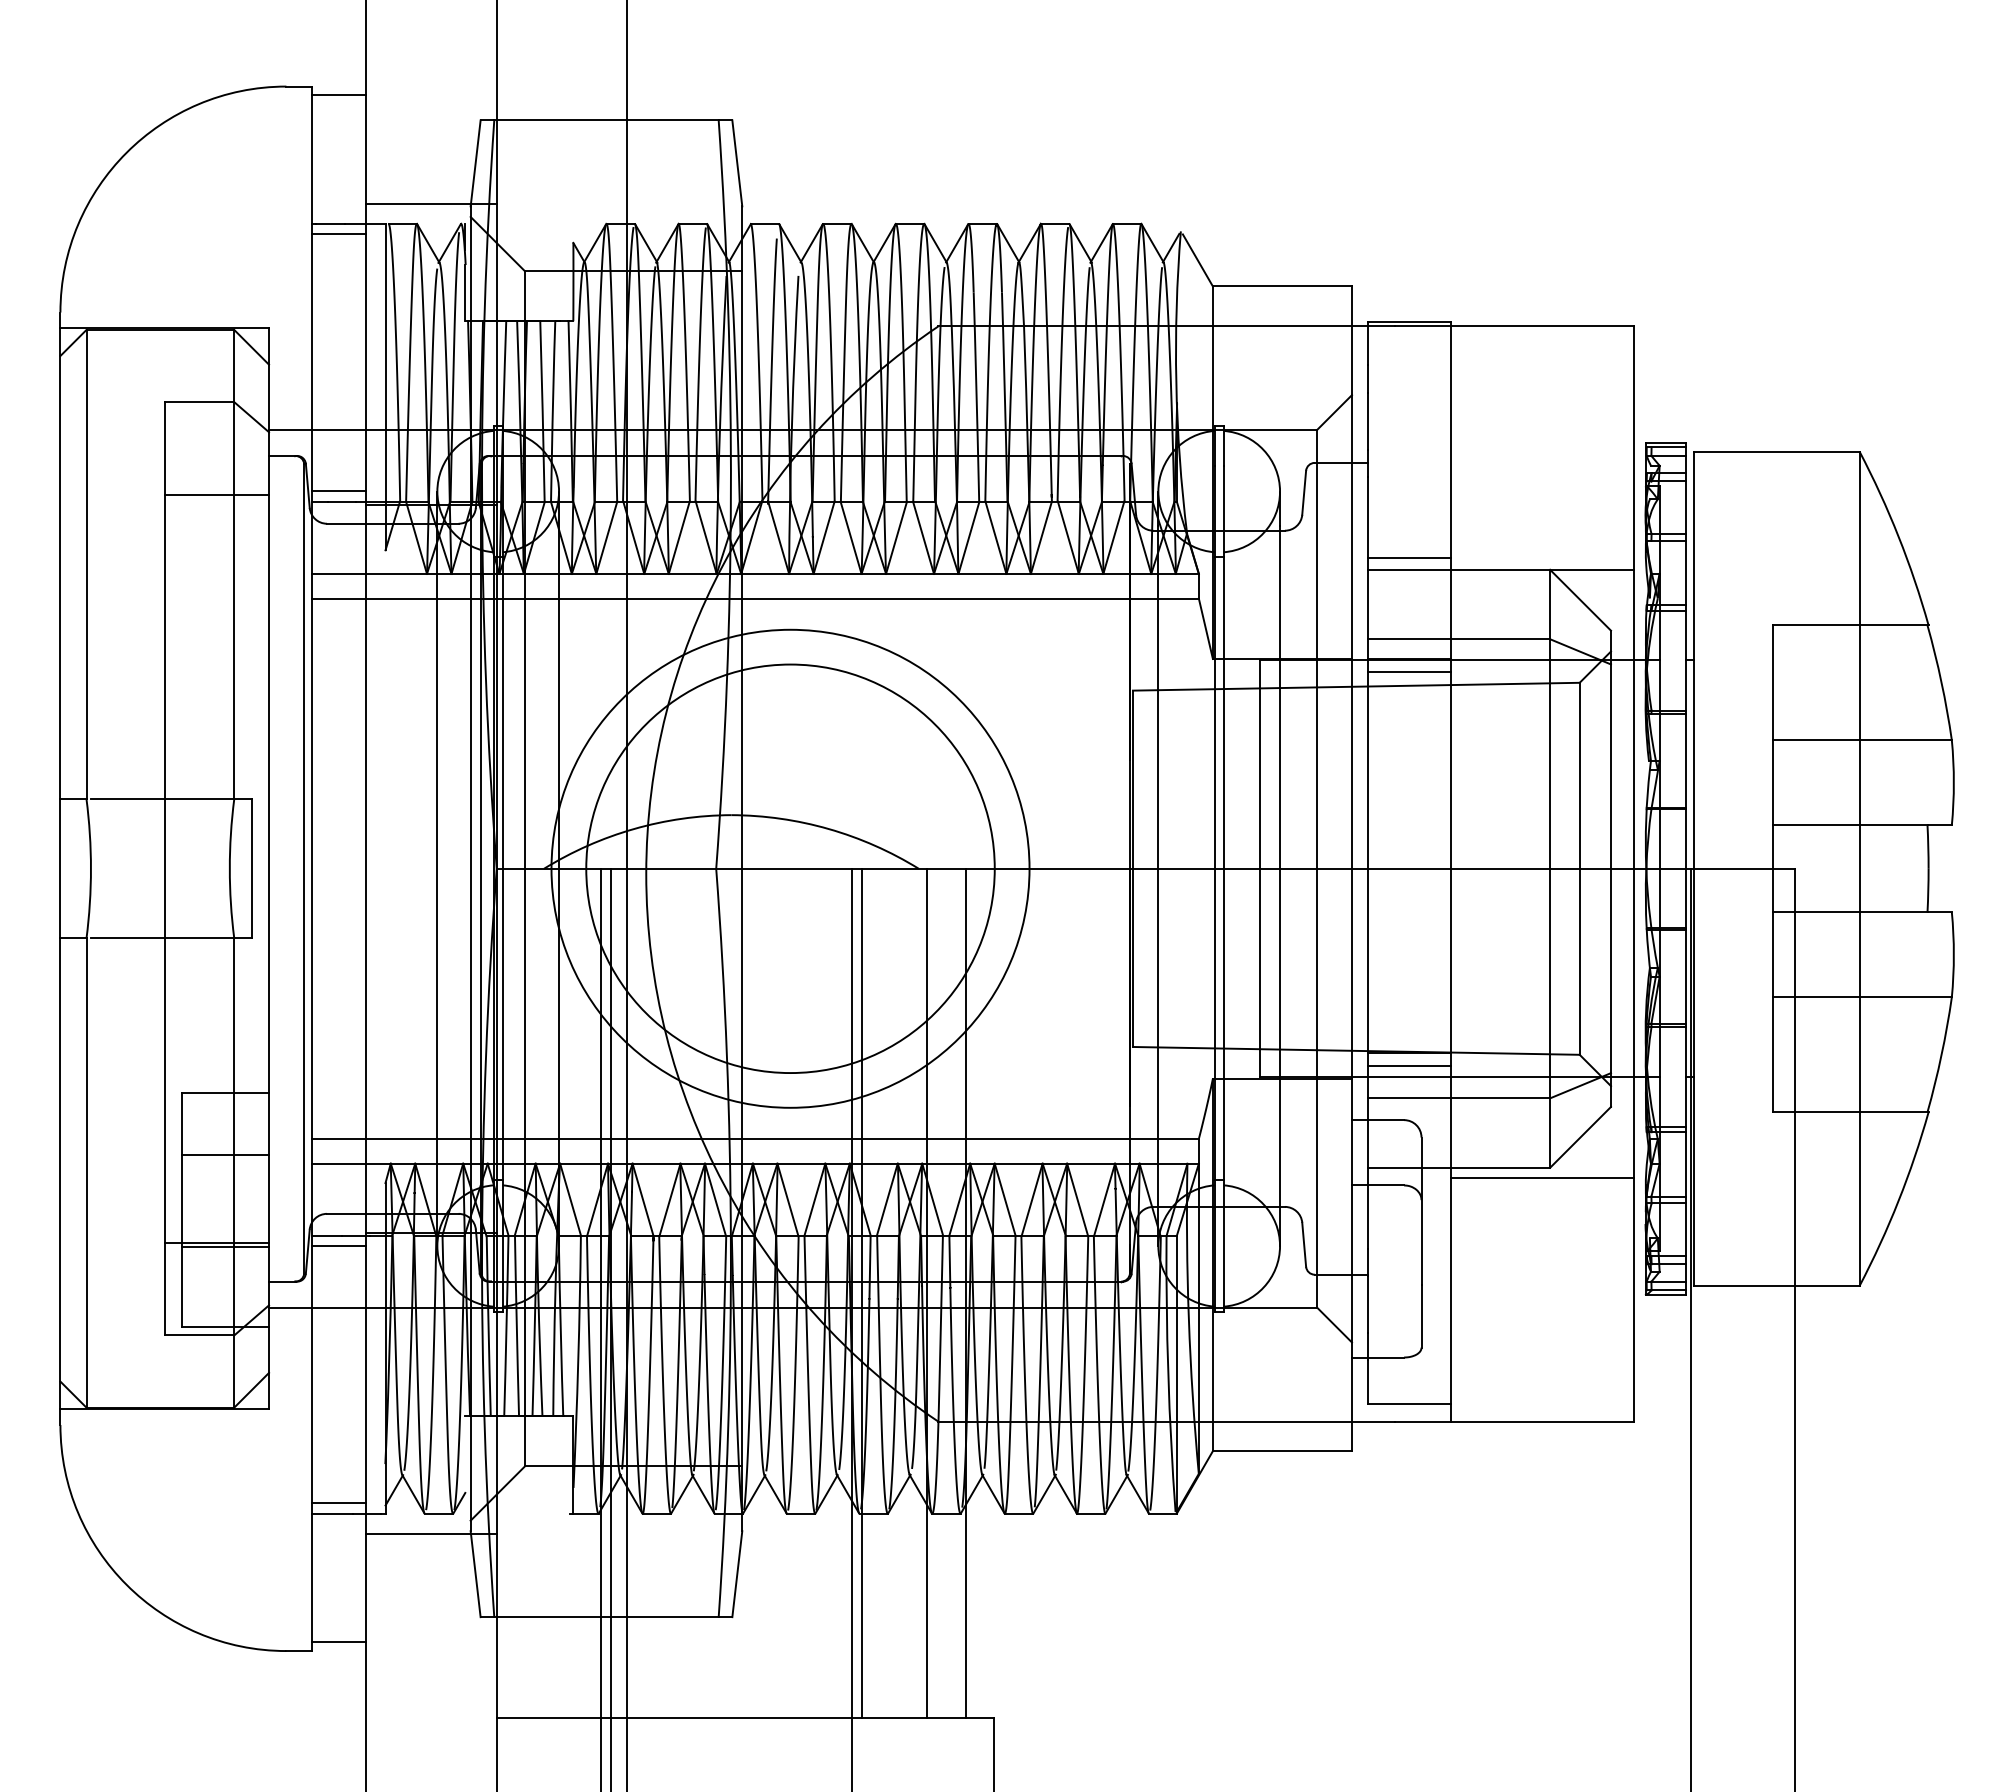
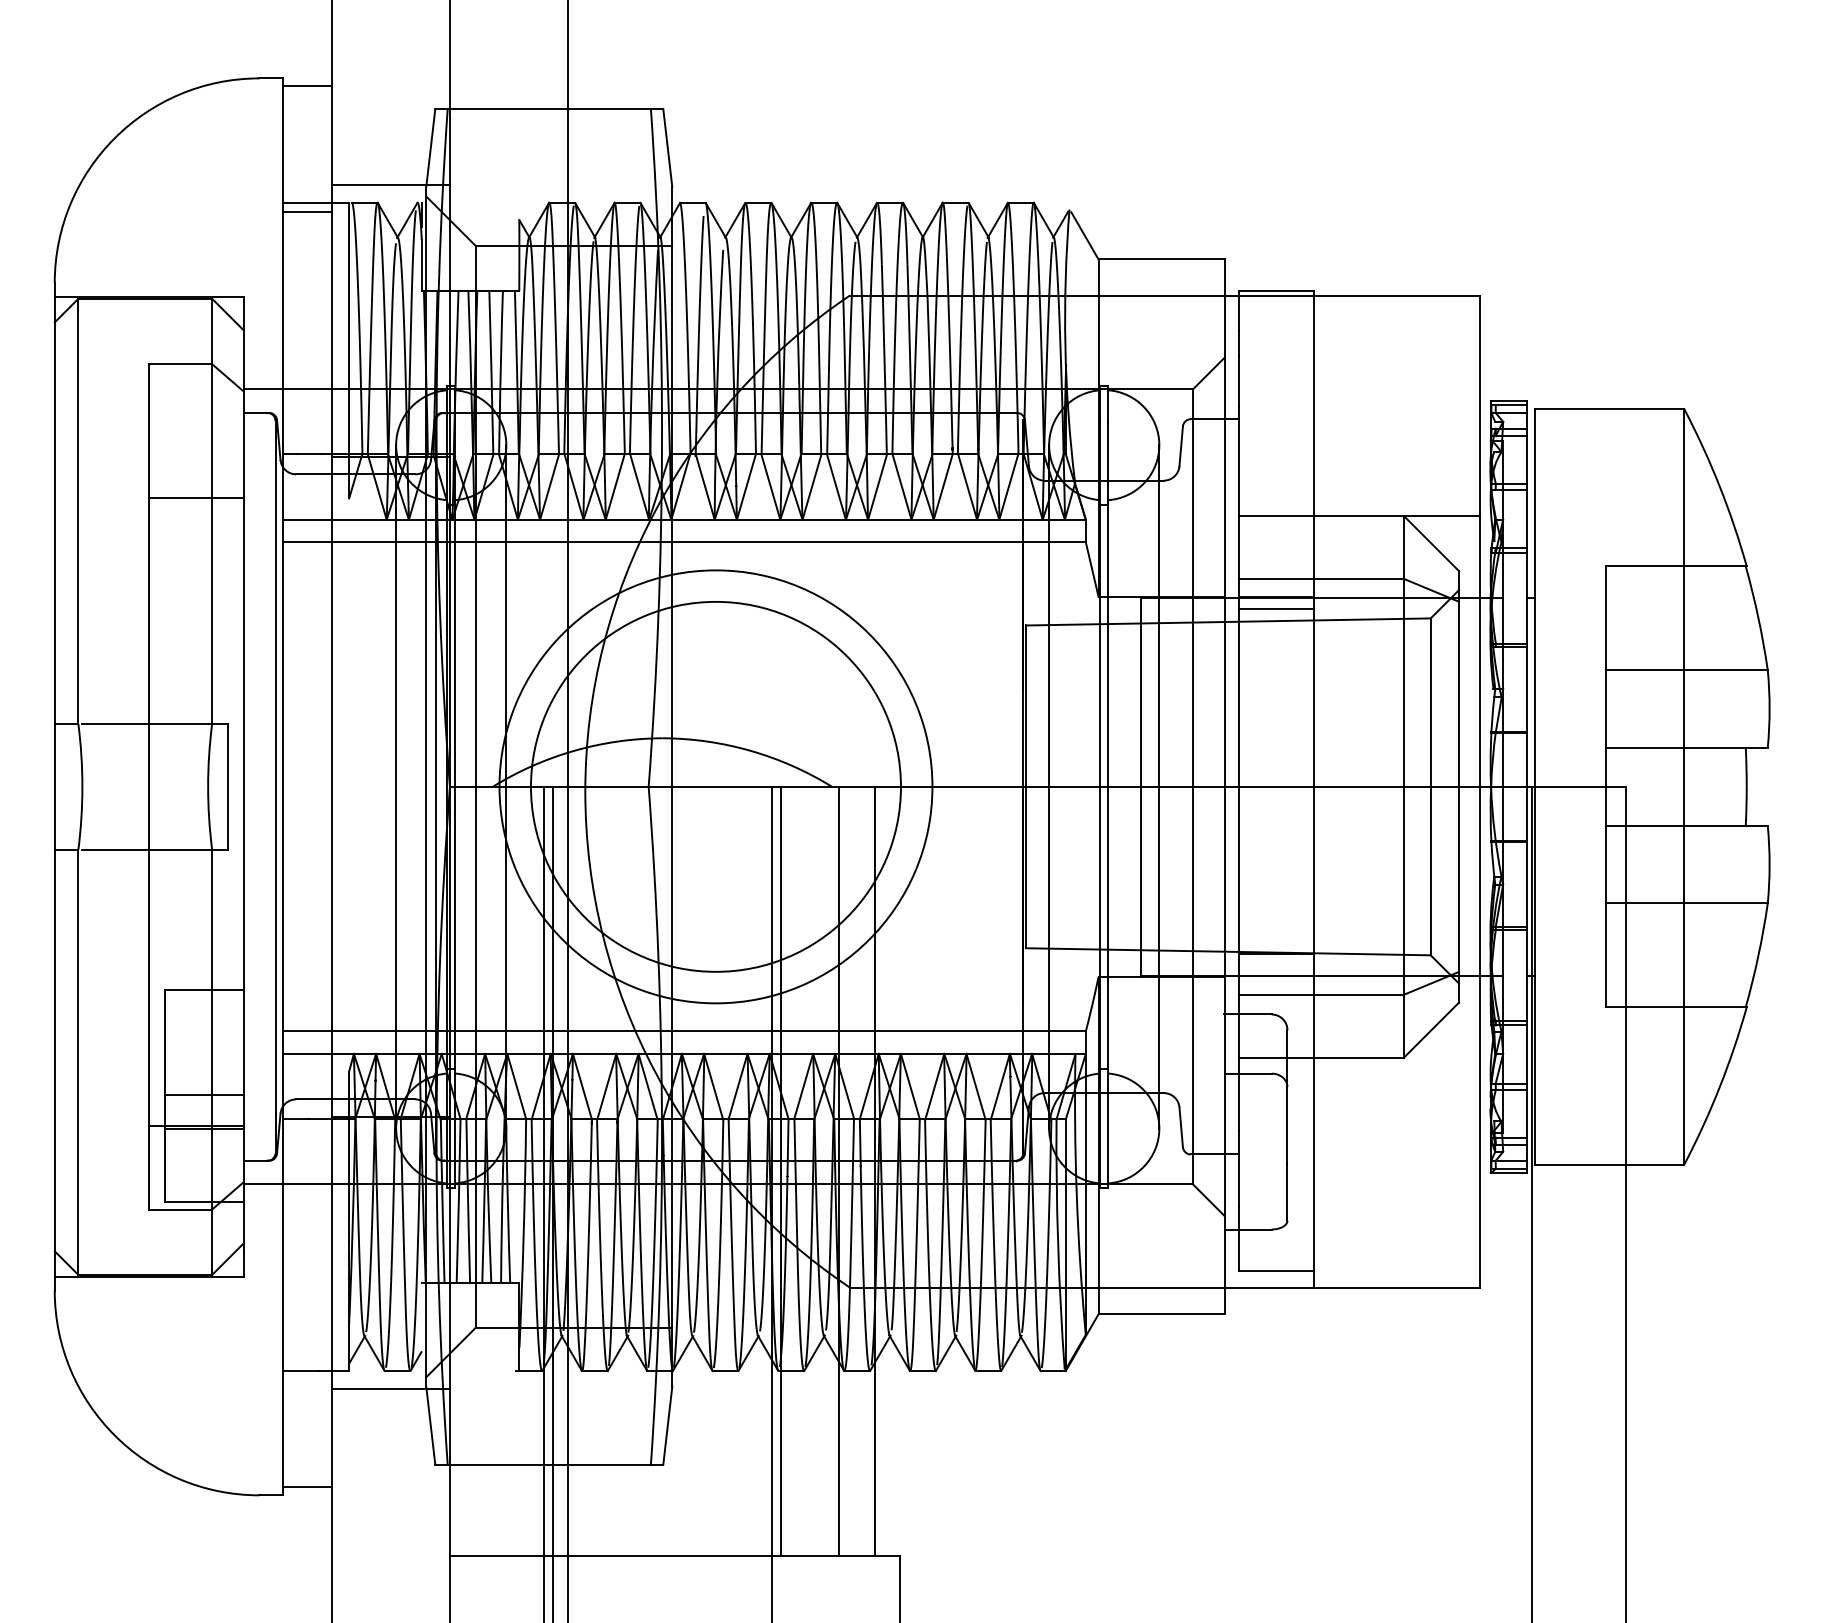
line: (339, 491) -> (307, 445), removed
line: (216, 494) -> (196, 497), moved
line: (1409, 557) -> (1276, 504), removed
line: (1409, 1066) -> (1276, 965), removed
line: (225, 1155) -> (204, 1095), moved
line: (1542, 1178) -> (1397, 1067), removed
line: (339, 1246) -> (307, 1128), removed
line: (339, 1503) -> (307, 1361), removed

